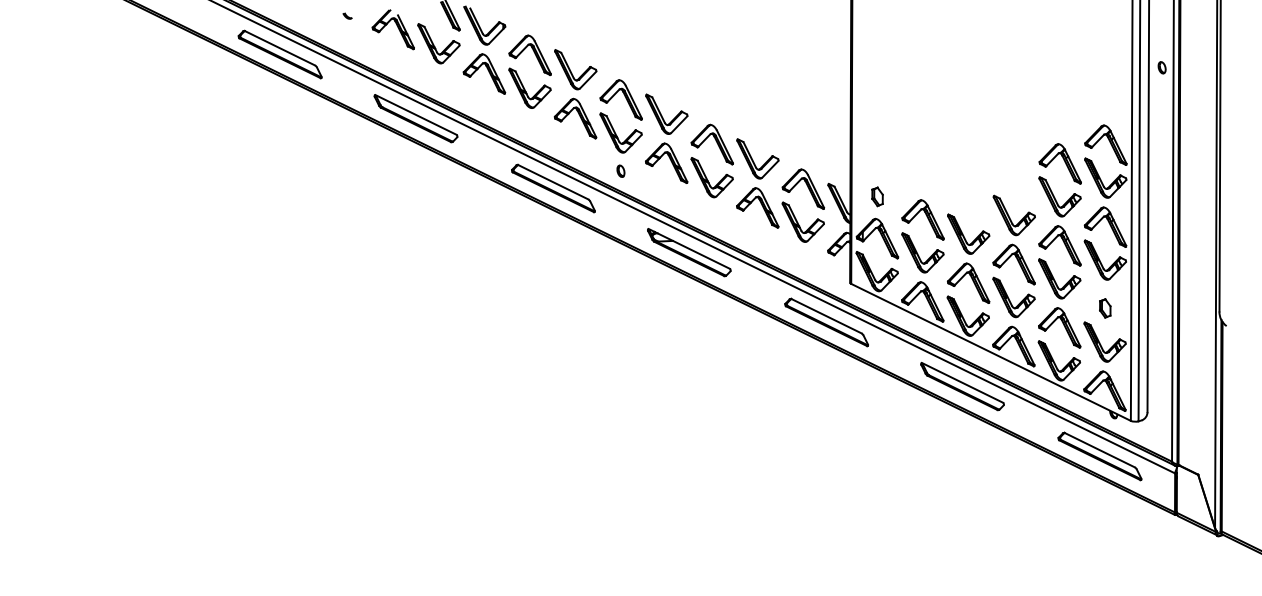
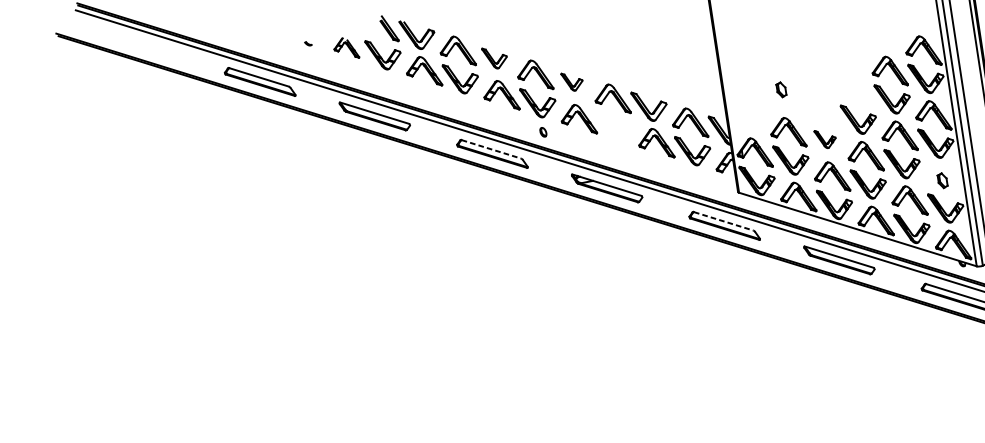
part: (392, 29) -> (345, 48), size x0.7
part: (575, 69) -> (494, 57), size x0.7
part: (666, 113) -> (572, 81), size x0.6
part: (711, 177) -> (615, 126), removed
line: (553, 182) -> (491, 149), solid -> dashed
part: (877, 196) -> (781, 89), moved
part: (968, 233) -> (825, 138), size x0.6
line: (826, 316) -> (723, 221), solid -> dashed

